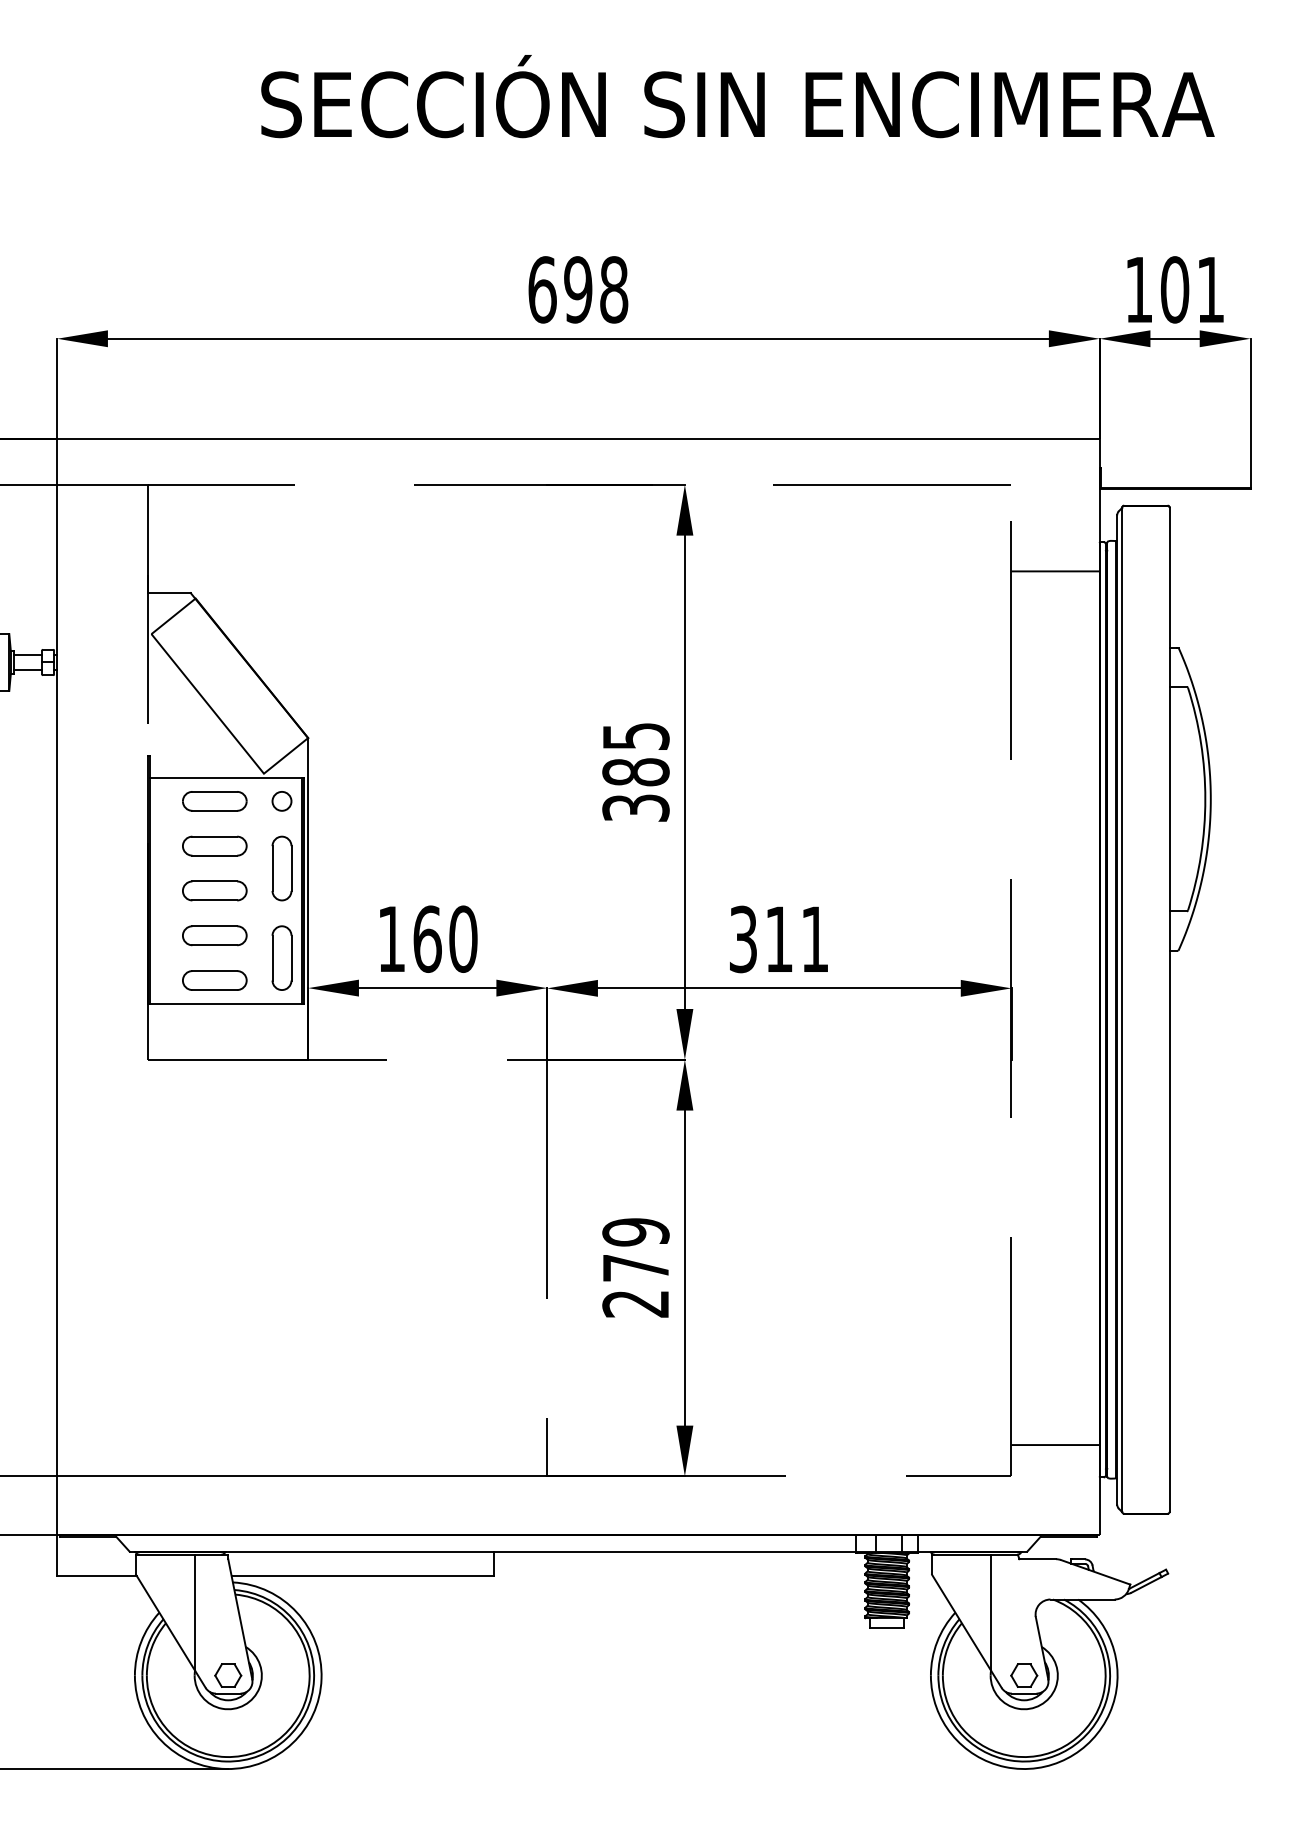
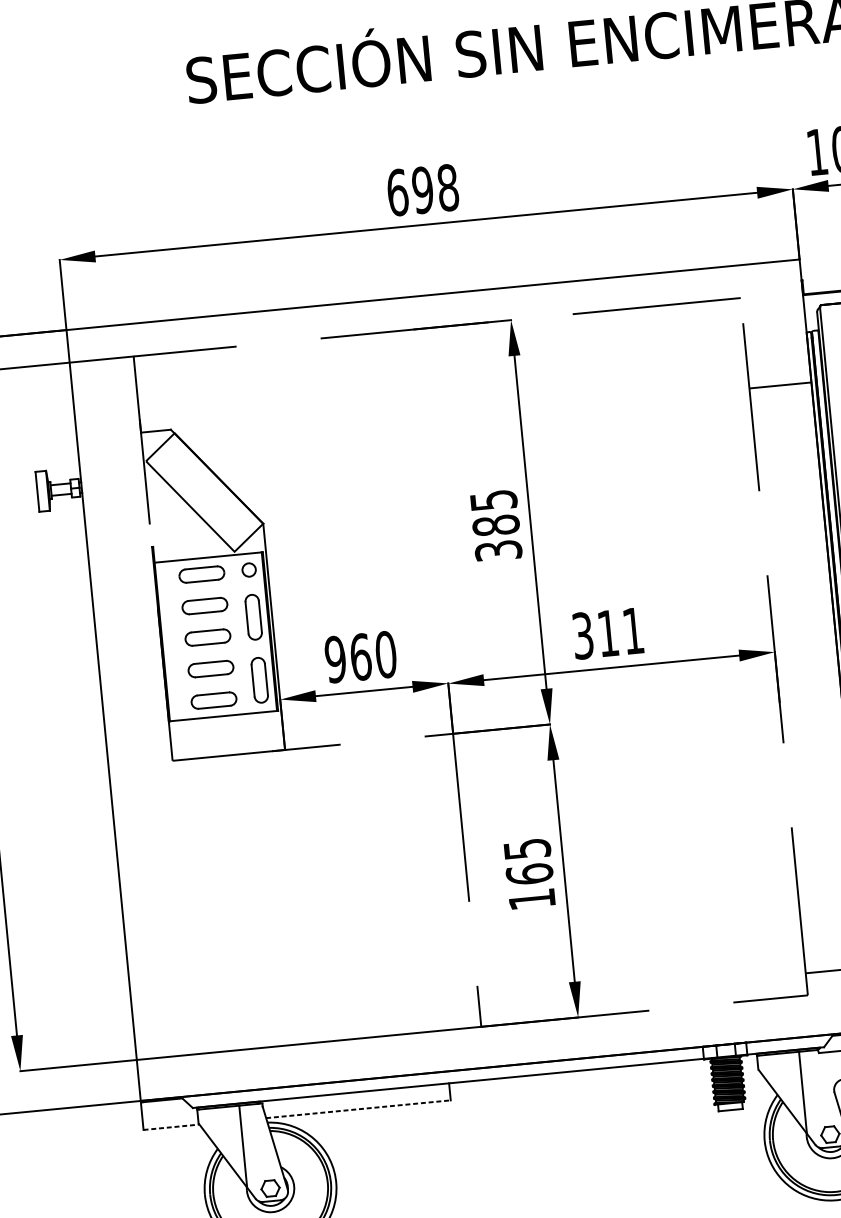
line: (1055, 571) -> (780, 385), moved
text: (391, 938) -> (335, 659), 160 -> 960
text: (635, 1267) -> (529, 873), 279 -> 165
line: (97, 1575) -> (171, 1126), solid -> dashed
line: (363, 1575) -> (358, 1108), solid -> dashed

